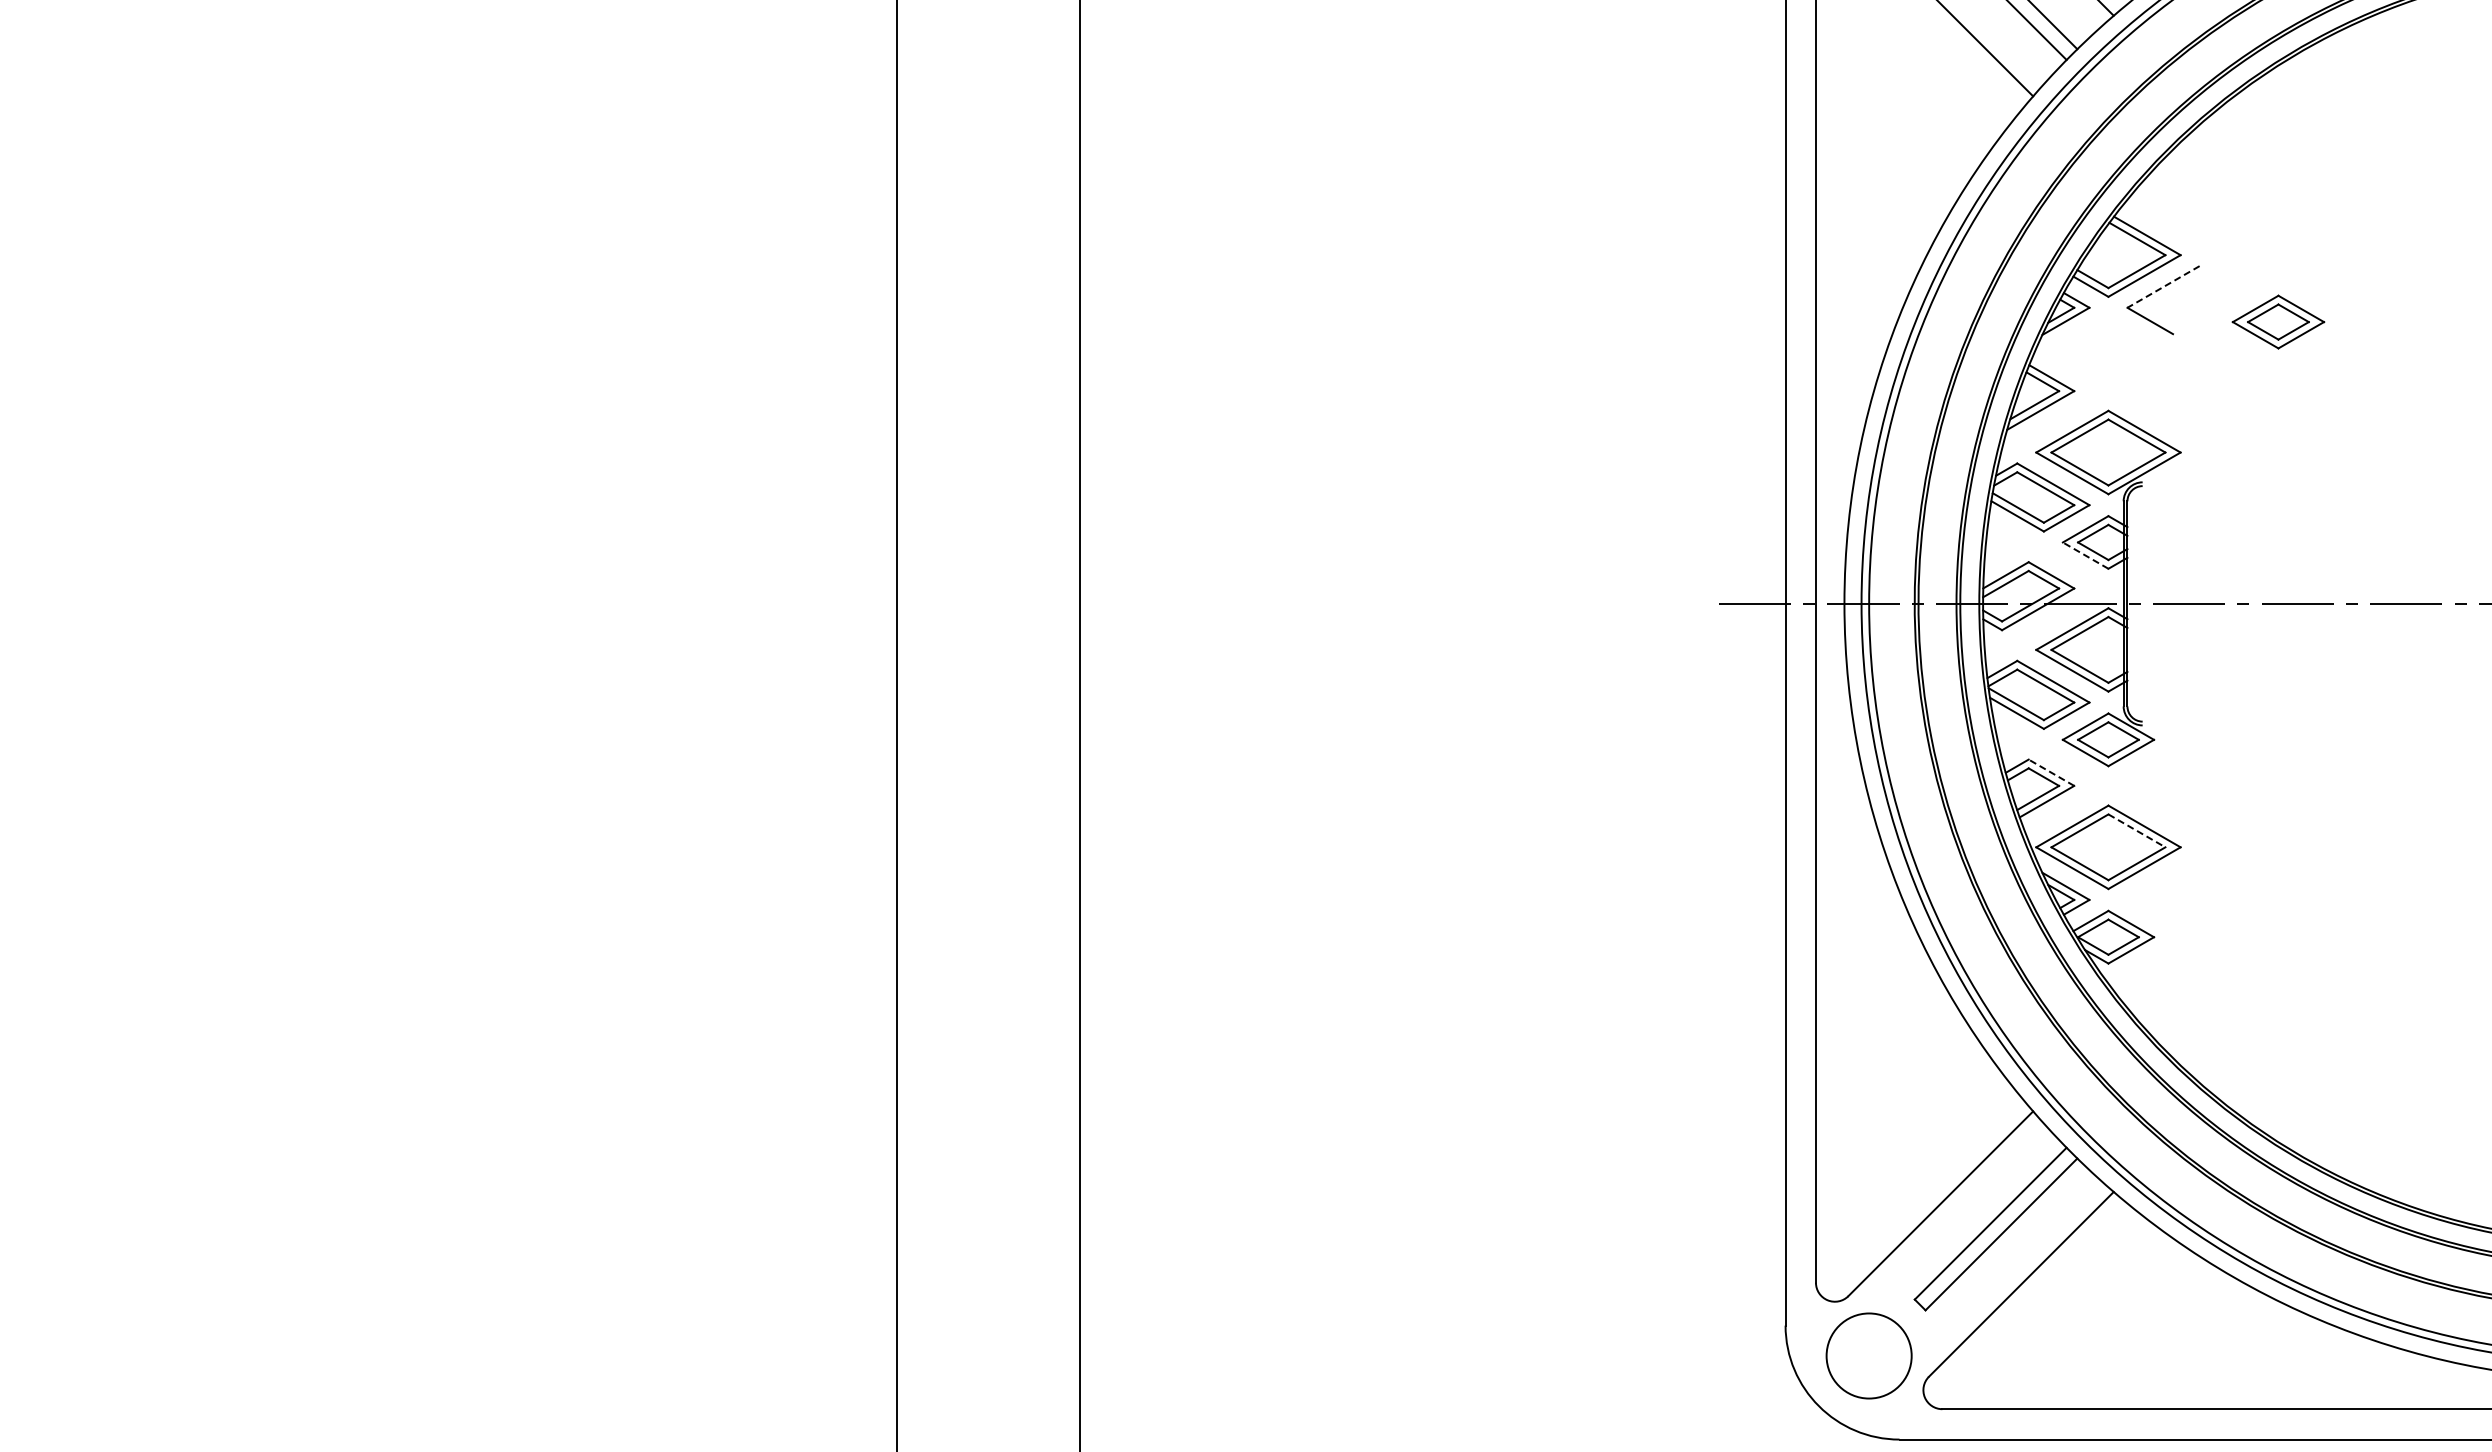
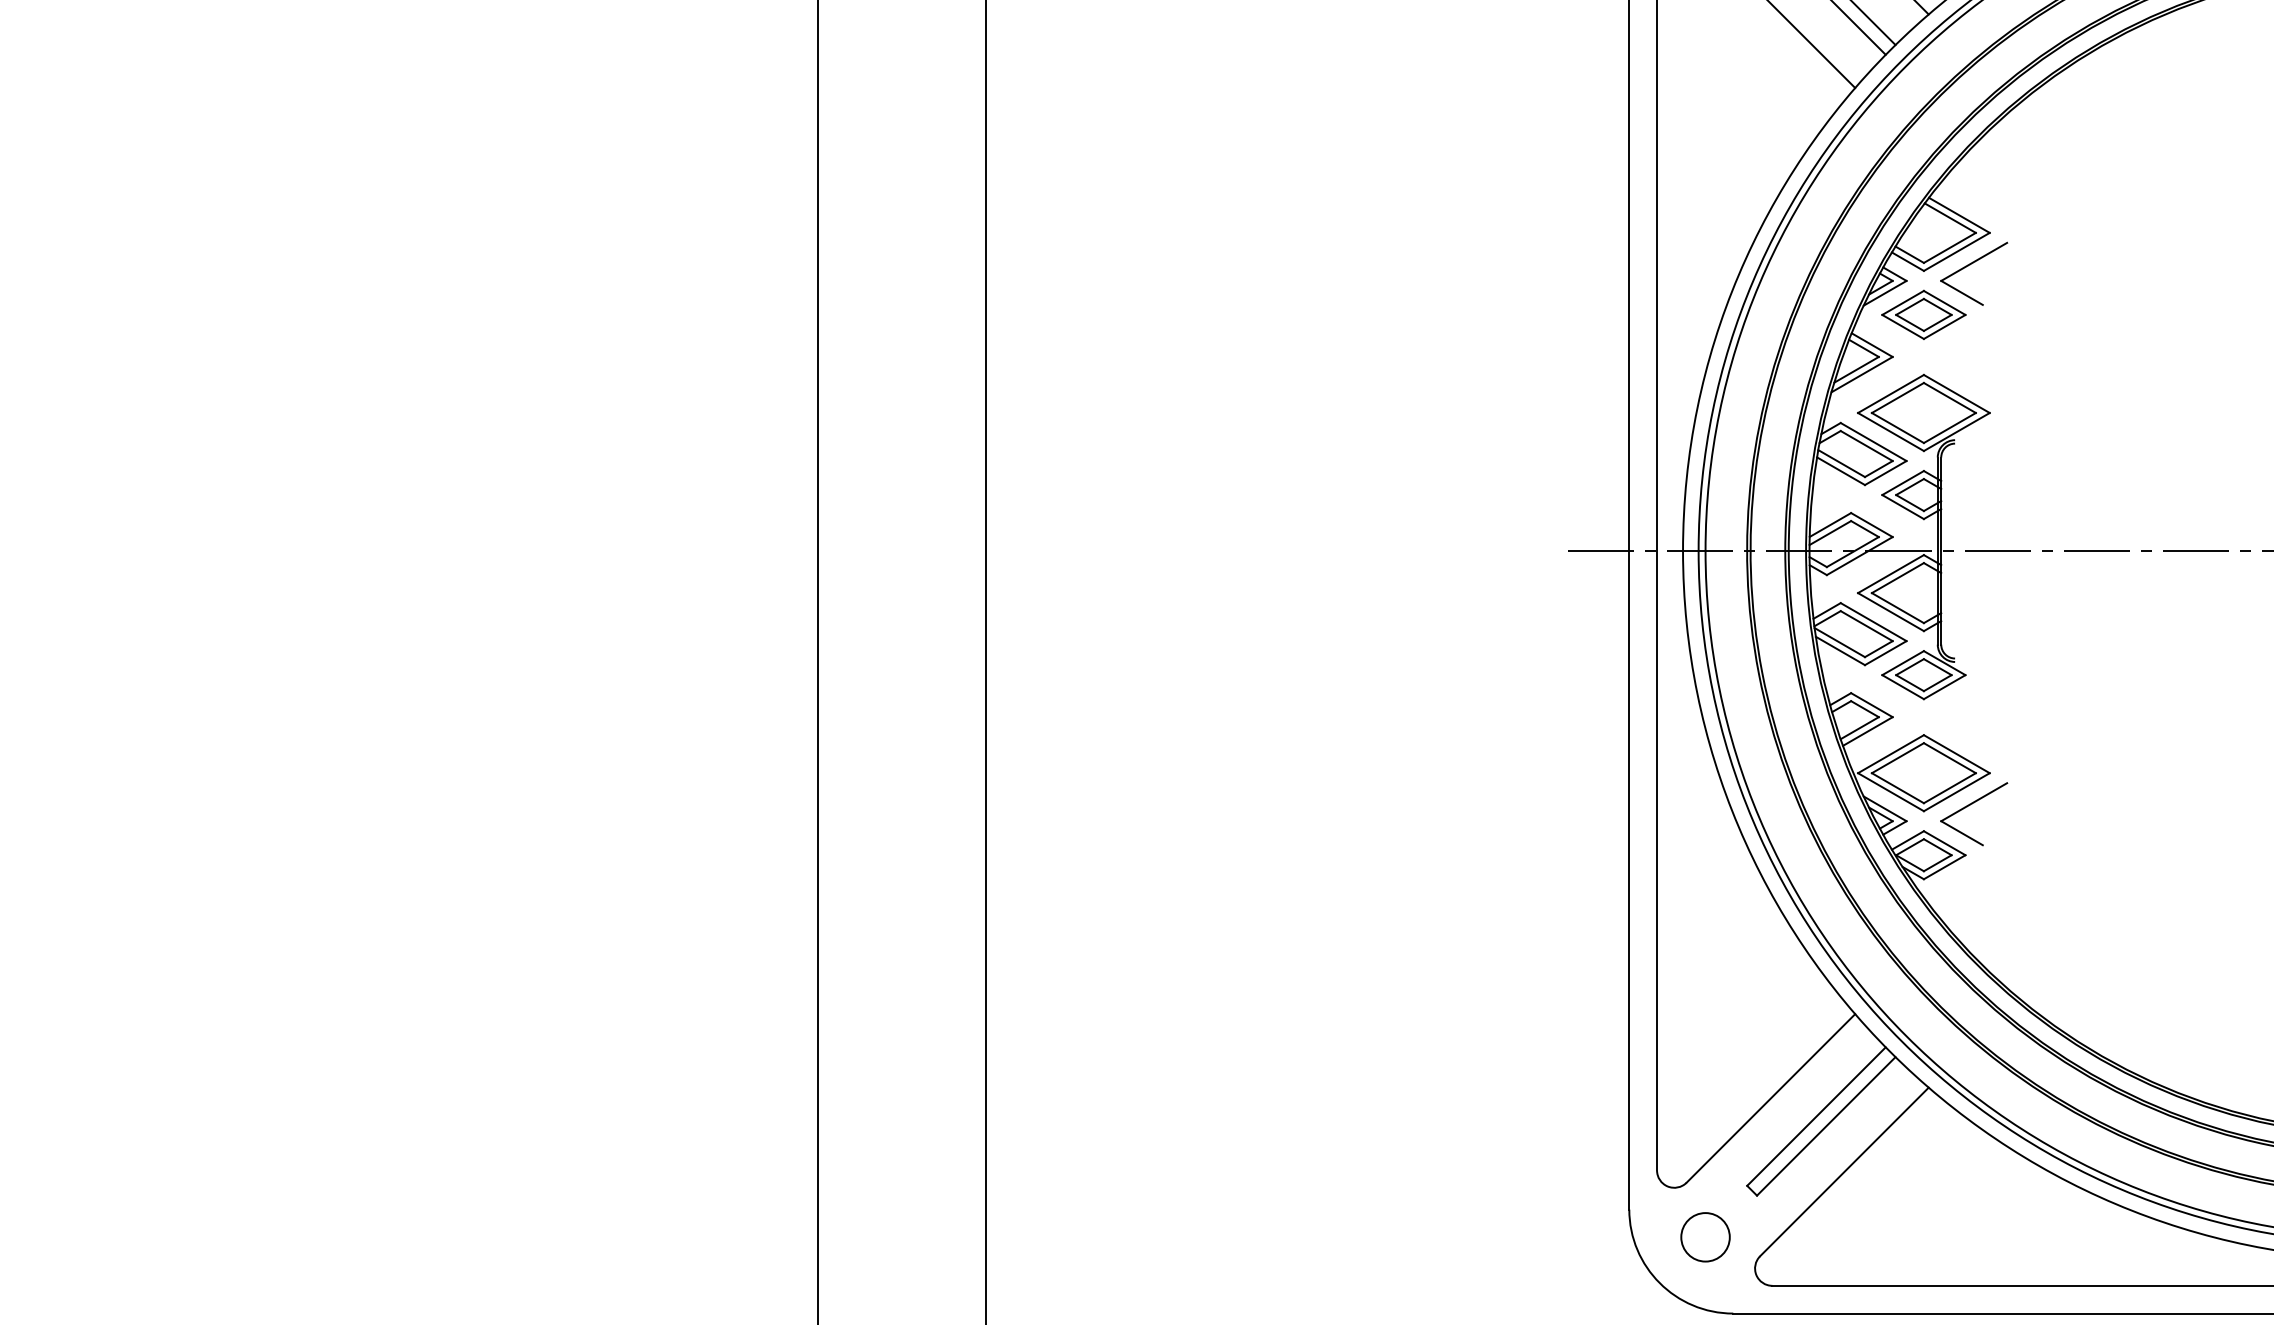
line: (2163, 286) -> (1974, 261), dashed -> solid
part: (2278, 321) -> (1923, 314), moved
line: (2085, 555) -> (1902, 506), dashed -> solid
line: (2051, 772) -> (1871, 704), dashed -> solid
line: (2136, 830) -> (1949, 757), dashed -> solid
part: (2158, 883) -> (1969, 806), added
circle: (1868, 1355) -> (1704, 1236), size x0.62

